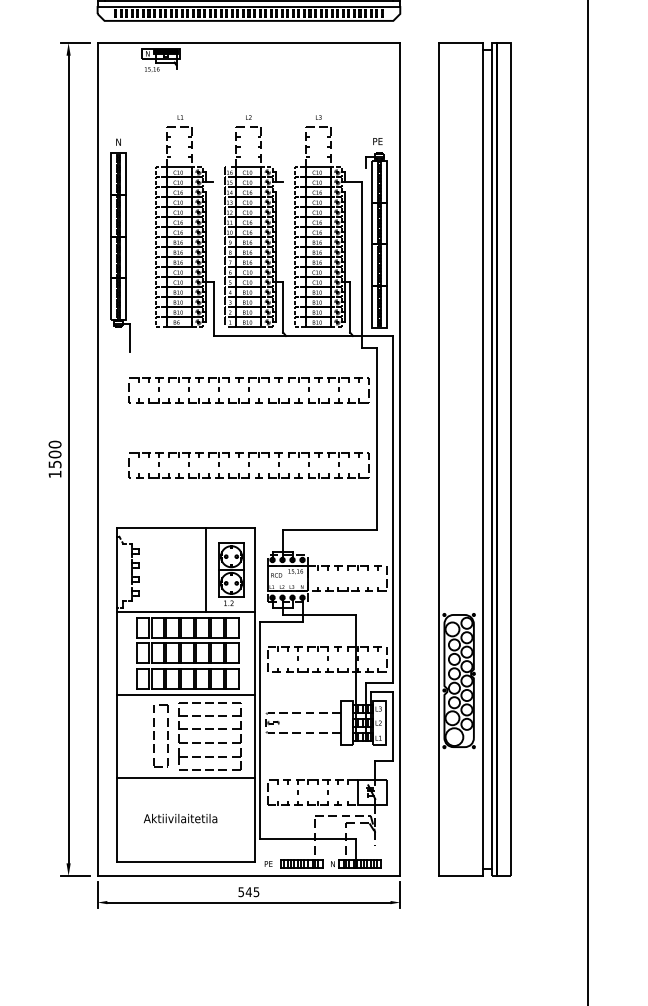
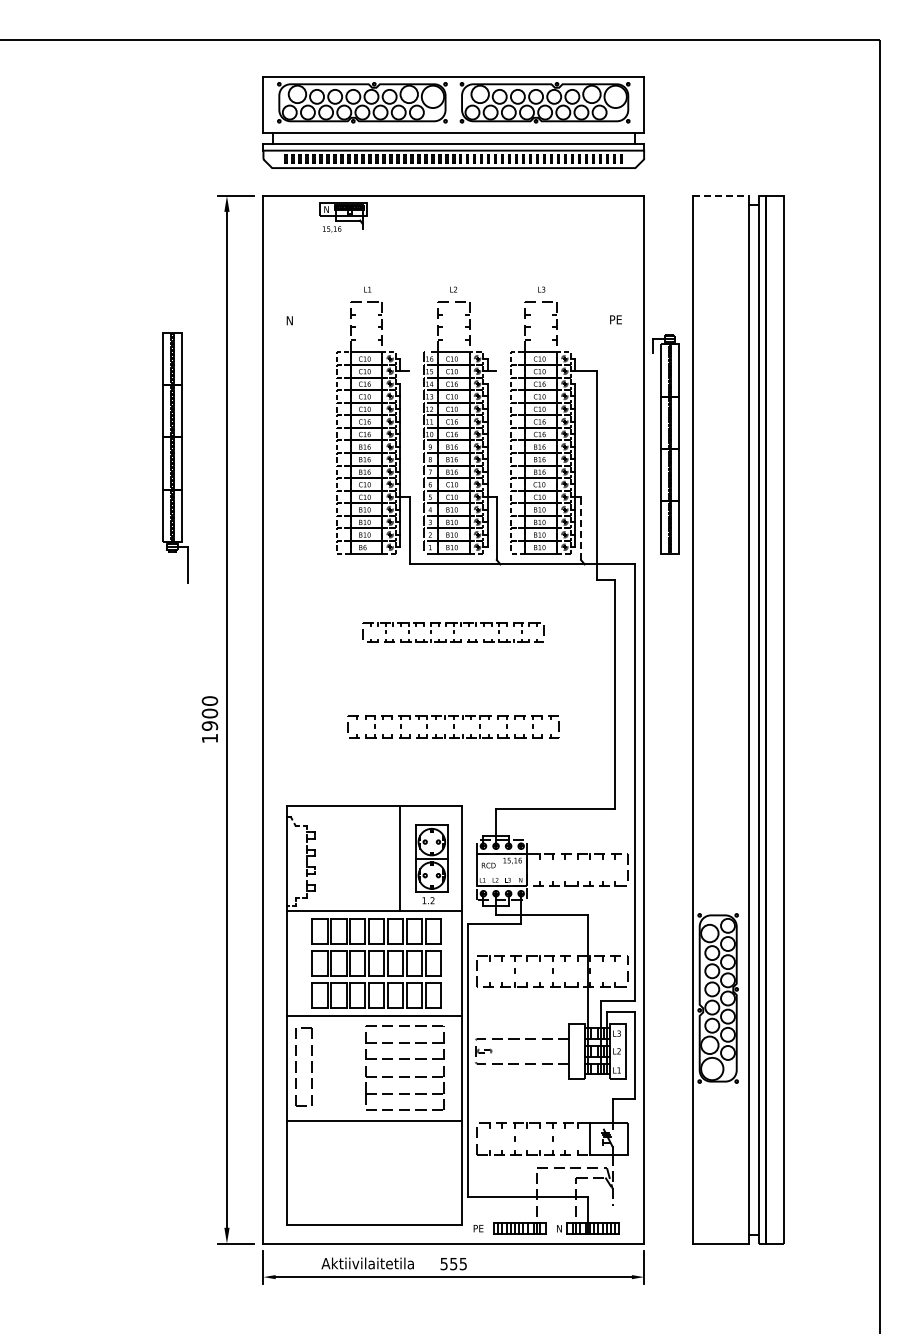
line: (460, 42) -> (720, 195), solid -> dashed
part: (375, 240) -> (665, 444), moved
part: (120, 252) -> (175, 457), moved
line: (350, 307) -> (581, 528), solid -> dashed
part: (248, 390) -> (453, 632), size x0.6
text: (54, 464) -> (209, 725), 1500 -> 1900
part: (248, 464) -> (453, 726), size x0.7
part: (154, 735) -> (296, 1066), moved
text: (180, 818) -> (367, 1263), moved
text: (248, 892) -> (453, 1264), 545 -> 555

